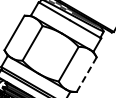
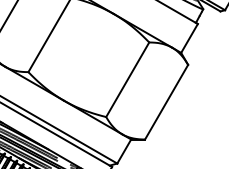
line: (86, 74) -> (166, 101), dashed -> solid

